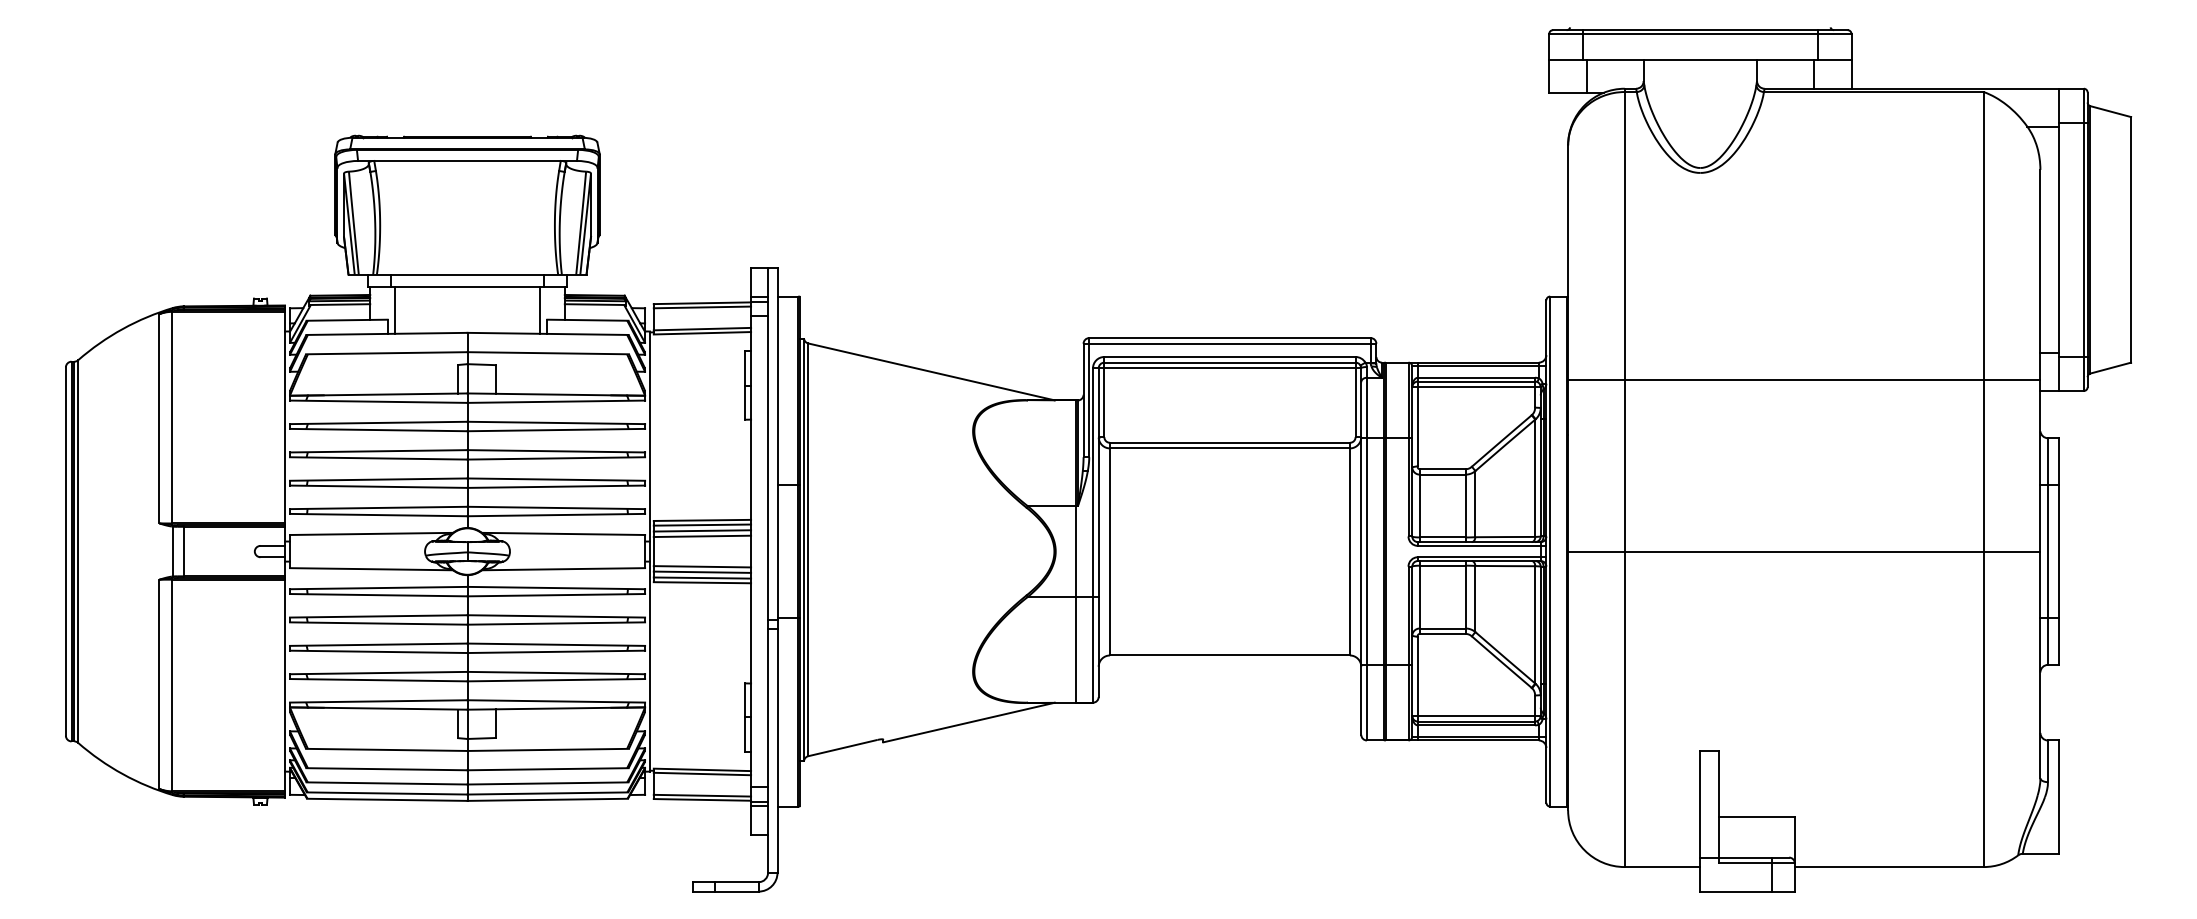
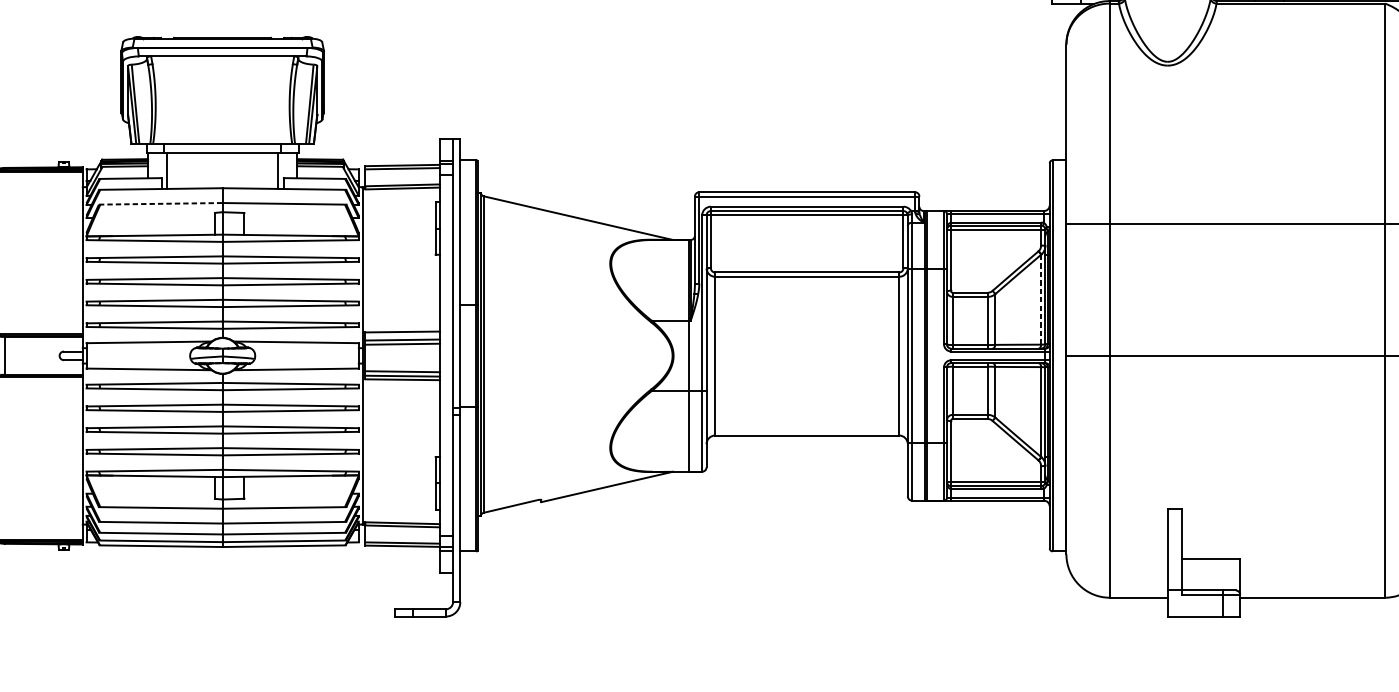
line: (386, 353) -> (160, 204), solid -> dashed
line: (1535, 478) -> (1041, 299), solid -> dashed
line: (702, 524) -> (402, 335), removed
line: (702, 566) -> (402, 367), removed

